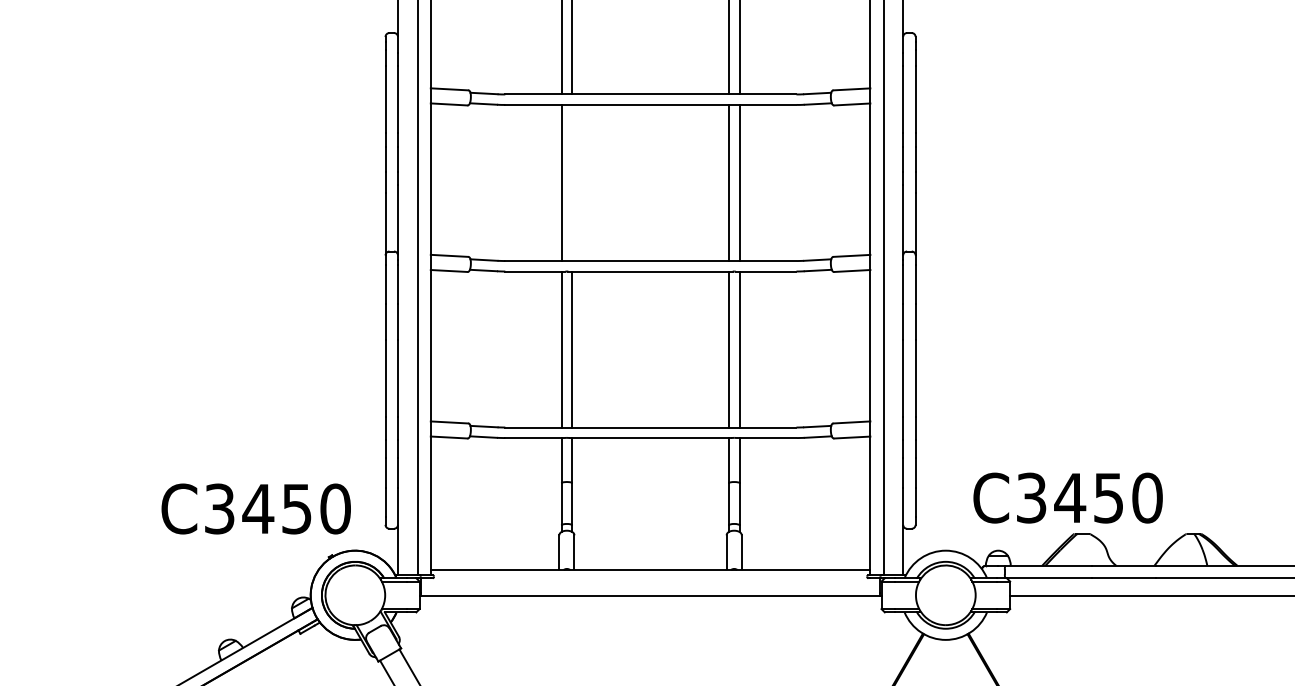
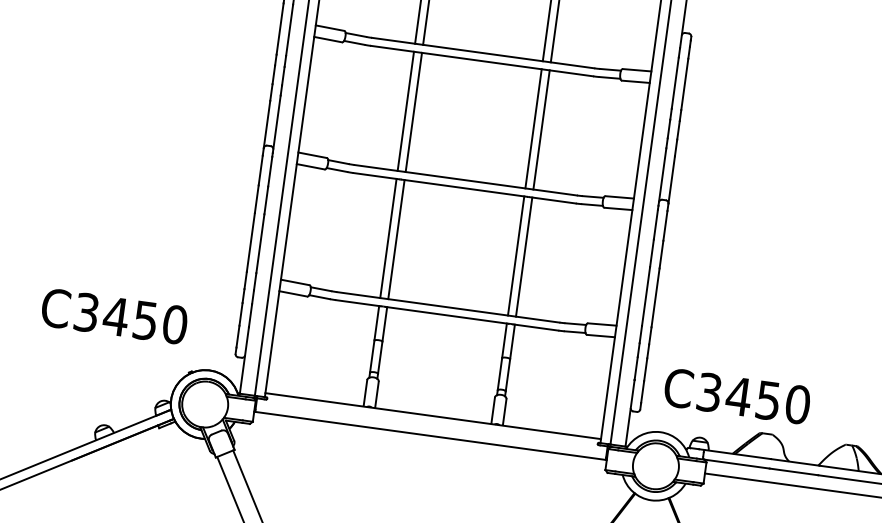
line: (572, 182) -> (414, 112), added
text: (1067, 497) -> (736, 395), moved
text: (255, 508) -> (114, 315), moved

